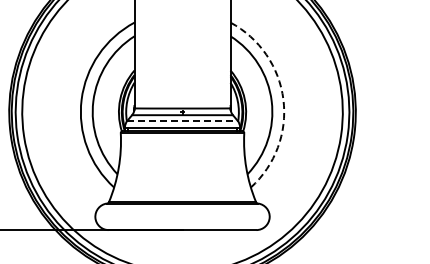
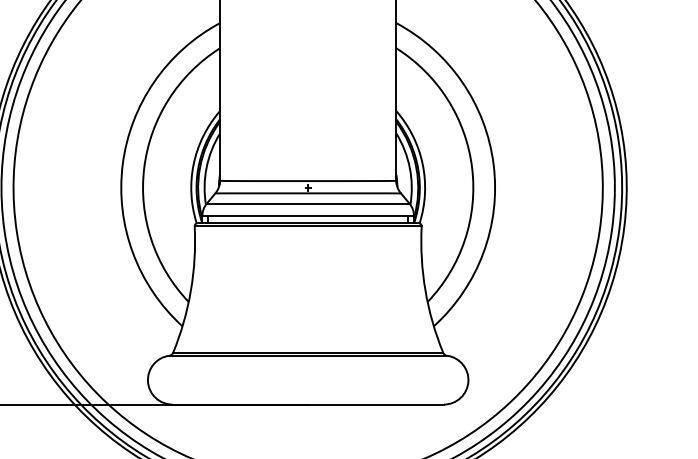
arc: (283, 99) -> (493, 164), dashed -> solid
line: (183, 120) -> (309, 203), dashed -> solid

